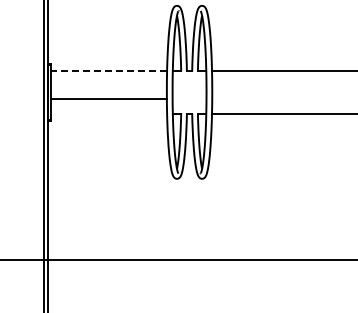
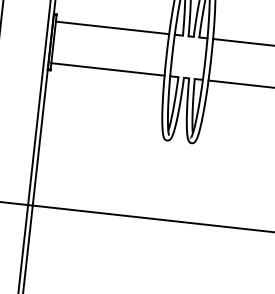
line: (109, 71) -> (112, 28), dashed -> solid
line: (109, 98) -> (108, 69), moved

